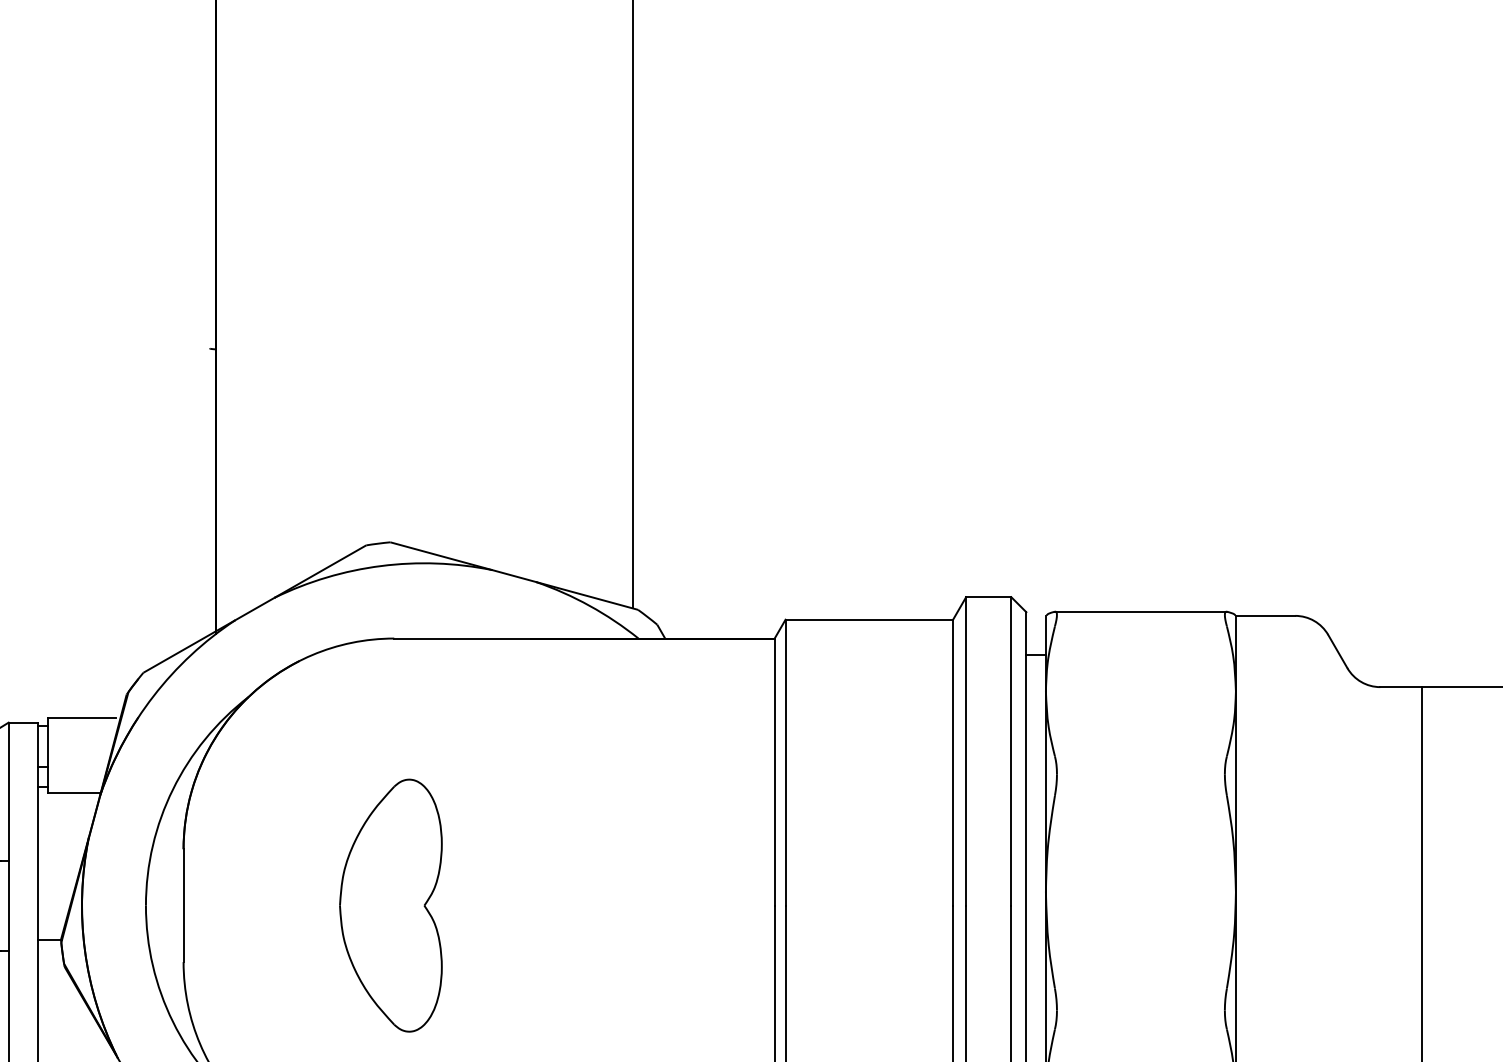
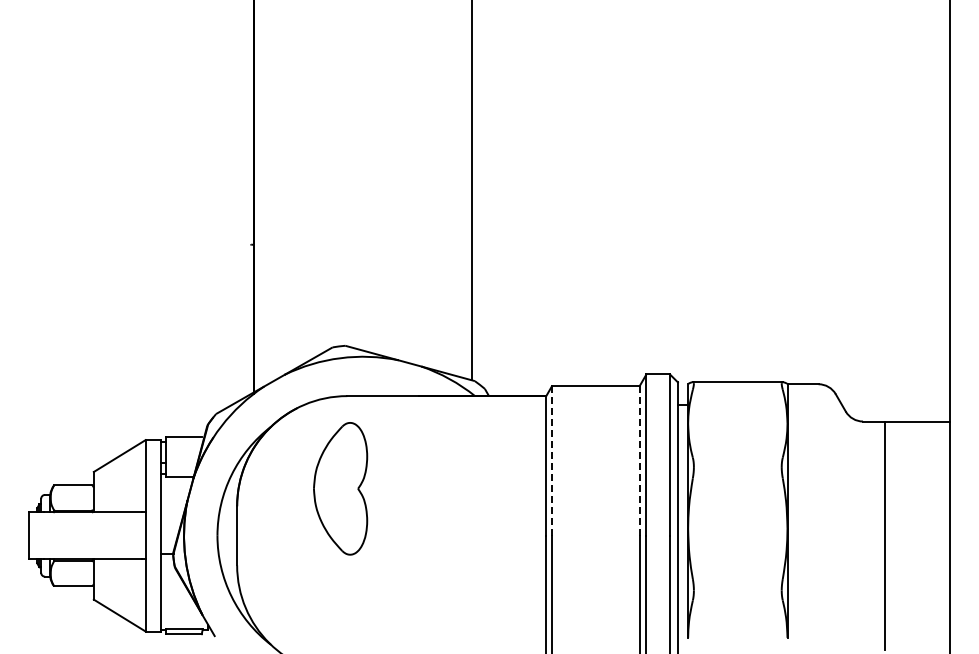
line: (784, 763) -> (551, 461), solid -> dashed
line: (952, 763) -> (639, 461), solid -> dashed
part: (390, 905) -> (340, 488), moved

